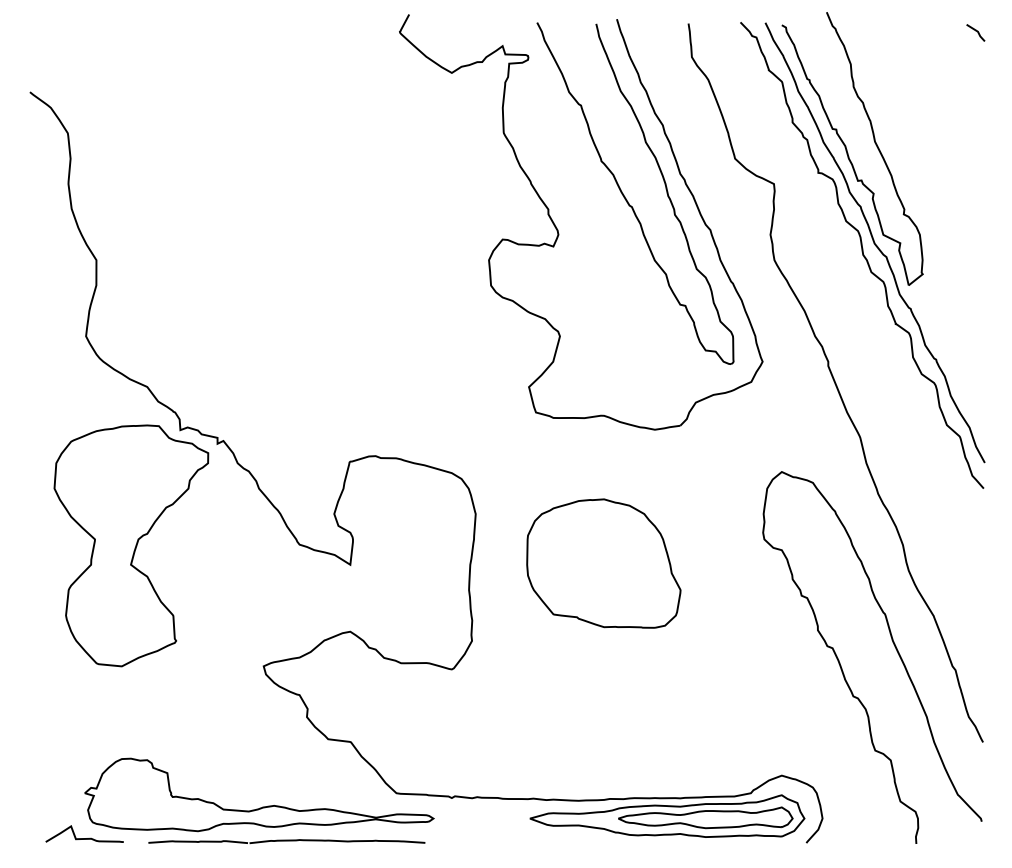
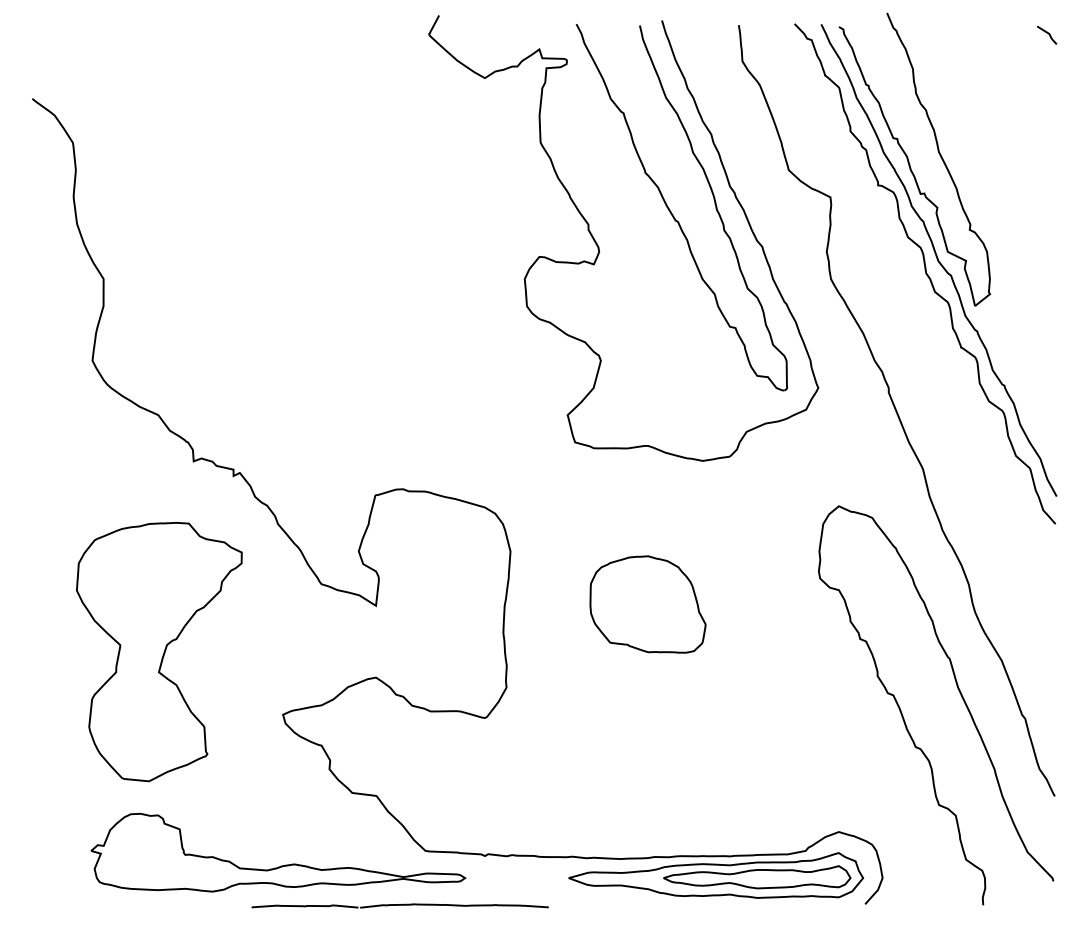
part: (131, 545) -> (159, 651), moved
part: (603, 563) -> (647, 604), size x0.7
curve: (84, 838) -> (90, 899), removed
part: (286, 841) -> (399, 905), moved

